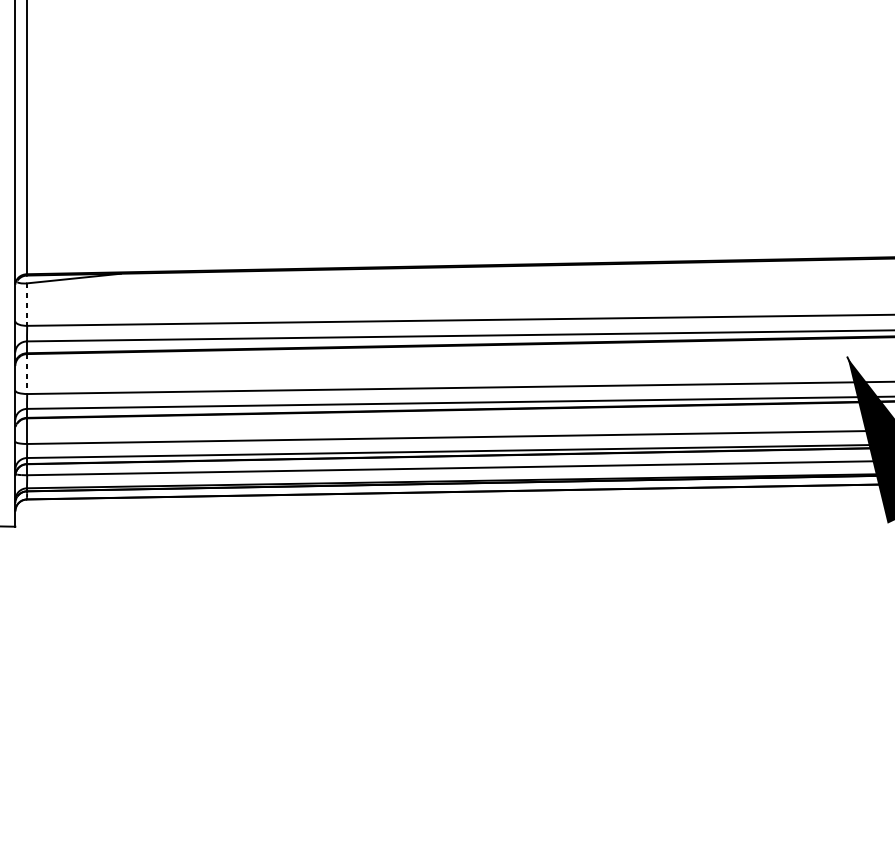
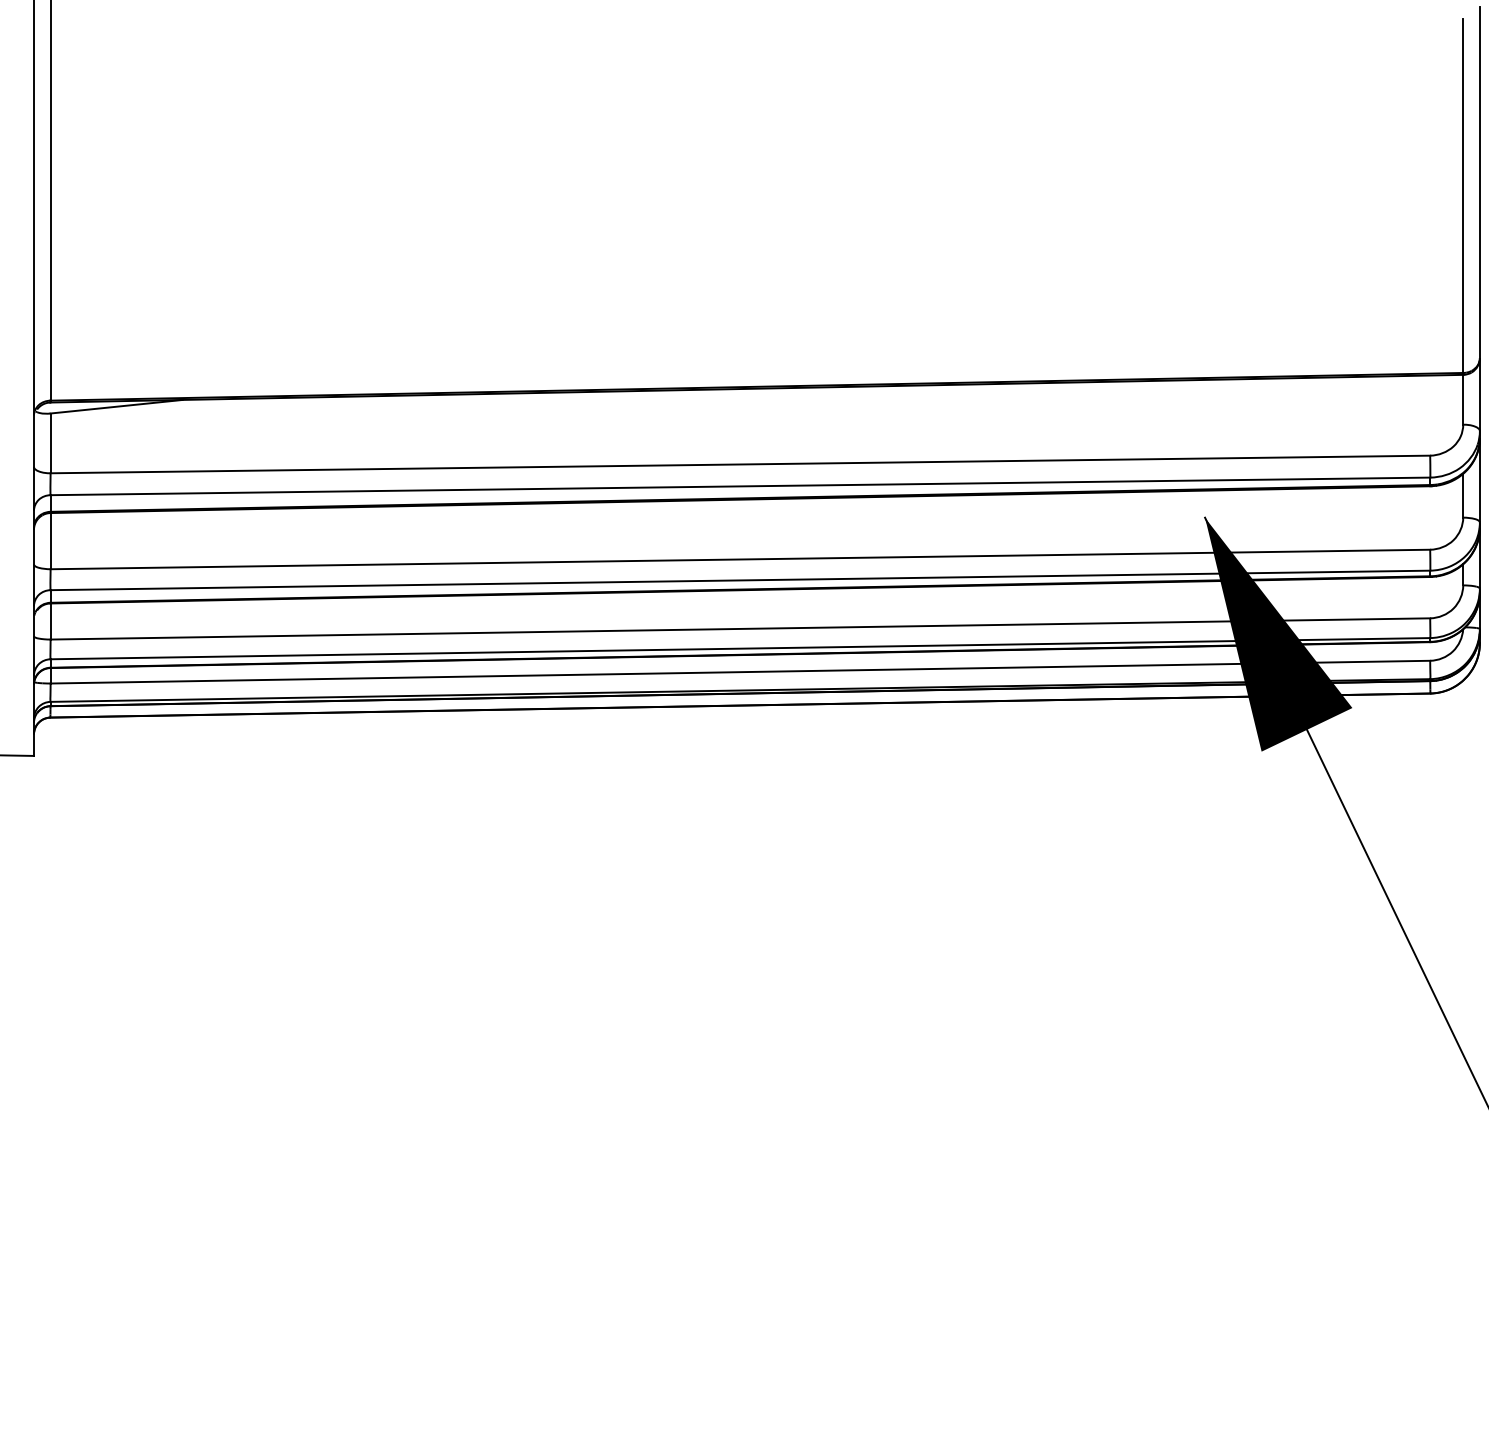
line: (27, 304) -> (50, 443), dashed -> solid
line: (27, 374) -> (50, 541), dashed -> solid

